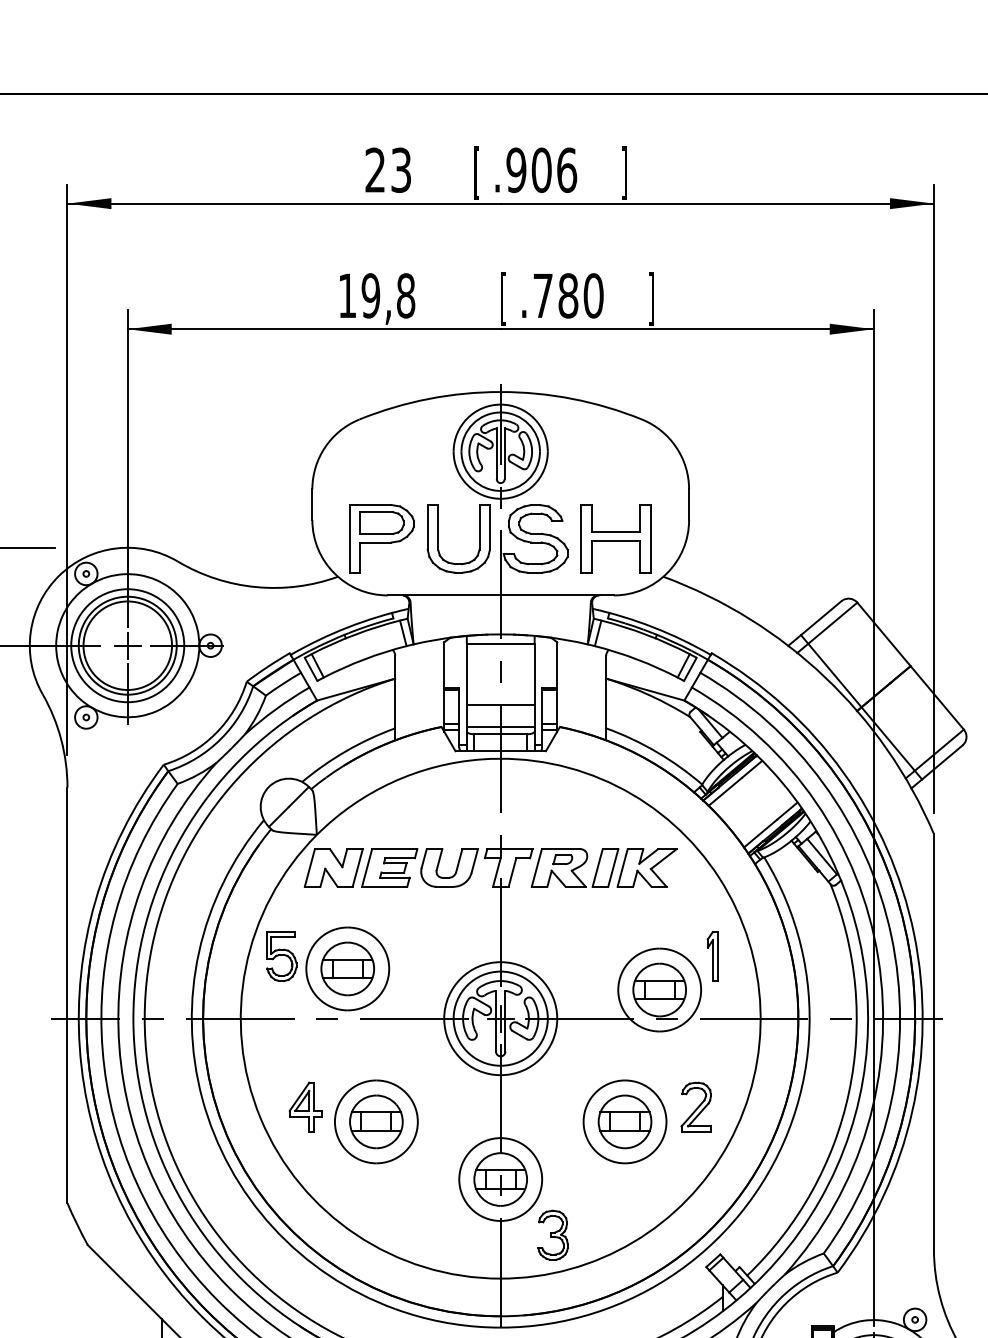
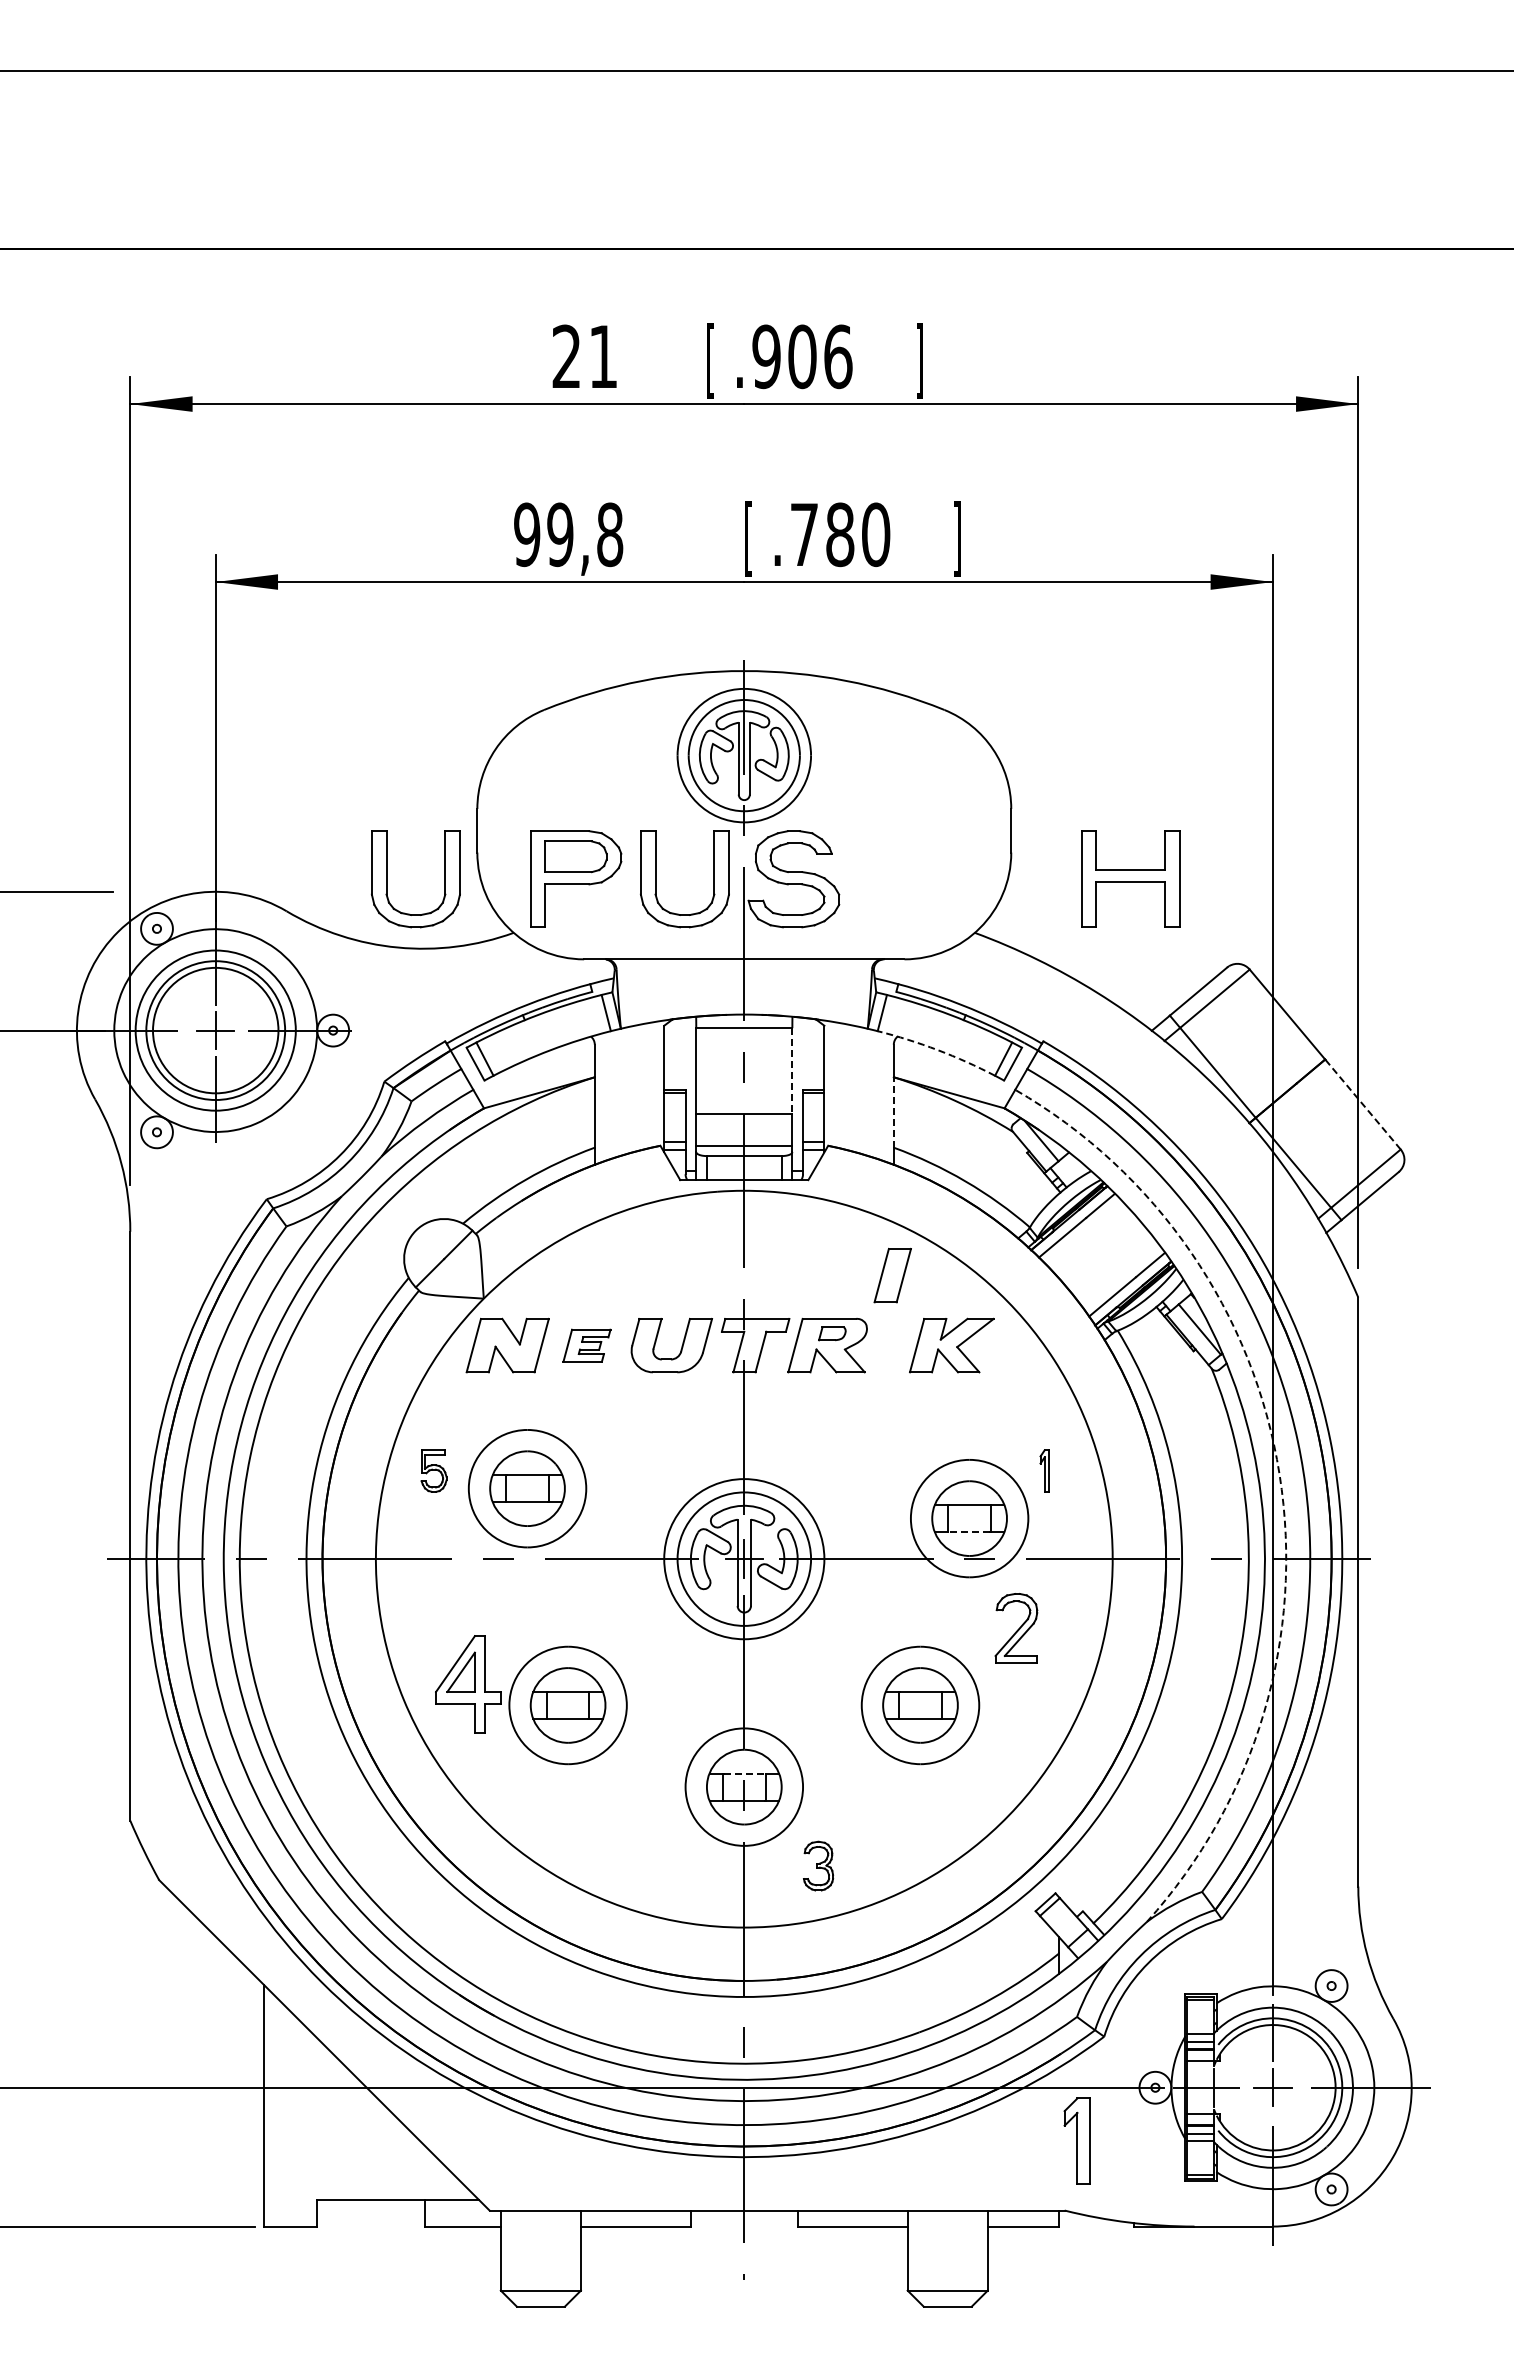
text: (401, 170) -> (603, 356), 23 -> 21
text: (347, 295) -> (527, 534), 19,8 -> 99,8
part: (615, 538) -> (1130, 878), moved
part: (248, 539) -> (387, 879), added
arc: (637, 659) -> (937, 1050), solid -> dashed
line: (534, 674) -> (792, 1071), solid -> dashed
line: (936, 697) -> (1362, 1104), solid -> dashed
line: (605, 702) -> (893, 1111), solid -> dashed
part: (389, 867) -> (586, 1345), size x0.6
part: (605, 867) -> (892, 1275), moved
part: (281, 956) -> (433, 1470), size x0.6
part: (712, 956) -> (1044, 1470), size x0.6
arc: (878, 958) -> (1279, 1474), solid -> dashed
line: (659, 999) -> (969, 1531), solid -> dashed
part: (306, 1107) -> (468, 1684), size x1.4
part: (696, 1107) -> (1016, 1628), moved
line: (500, 1169) -> (744, 1773), solid -> dashed
part: (553, 1234) -> (818, 1865), size x0.7

